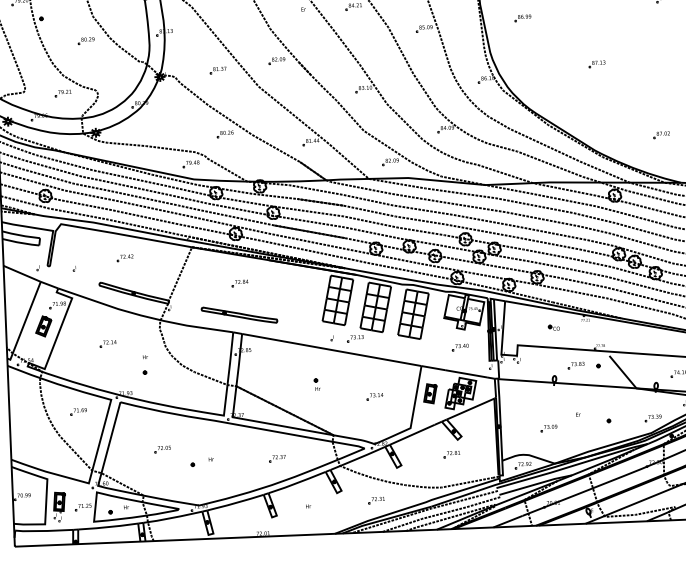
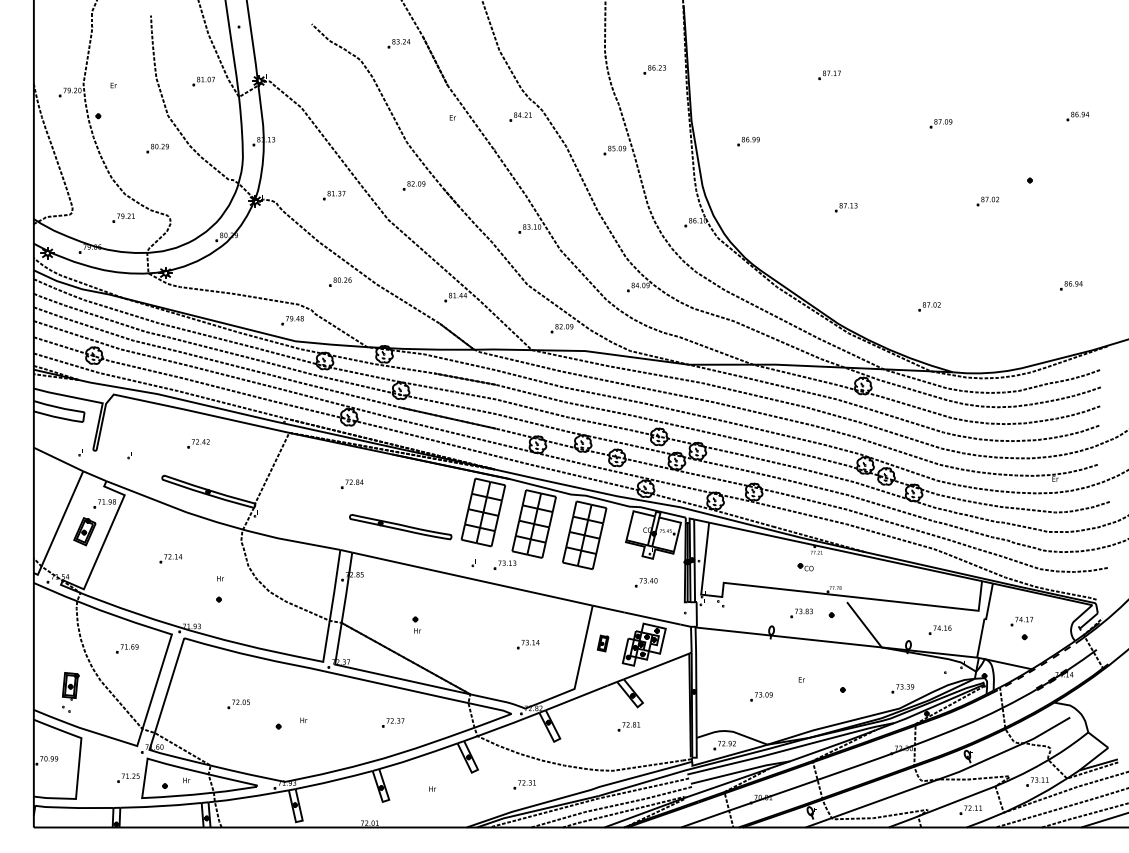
part: (239, 315) -> (400, 527), moved
part: (553, 328) -> (805, 567), moved
part: (316, 384) -> (416, 624), moved
part: (429, 393) -> (602, 643), size x0.6
part: (59, 507) -> (70, 692), moved

